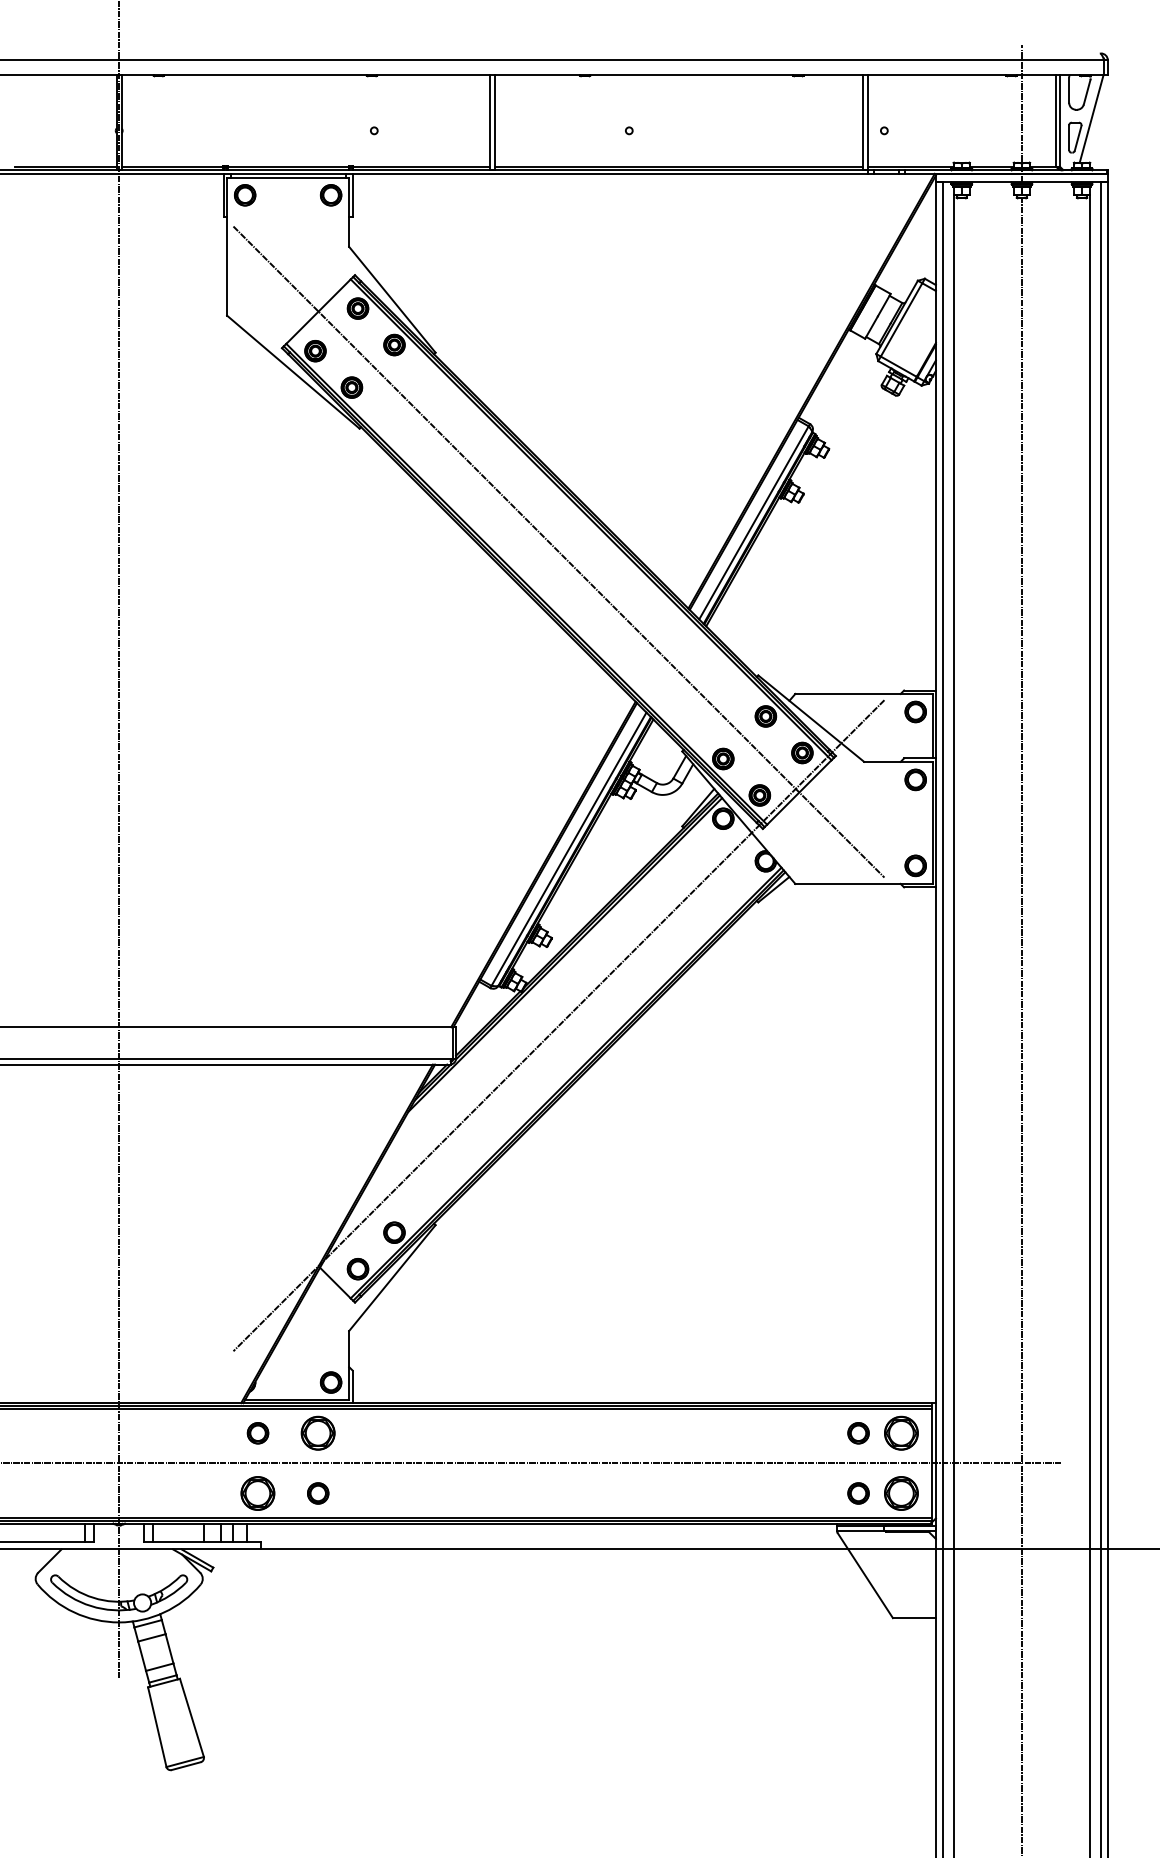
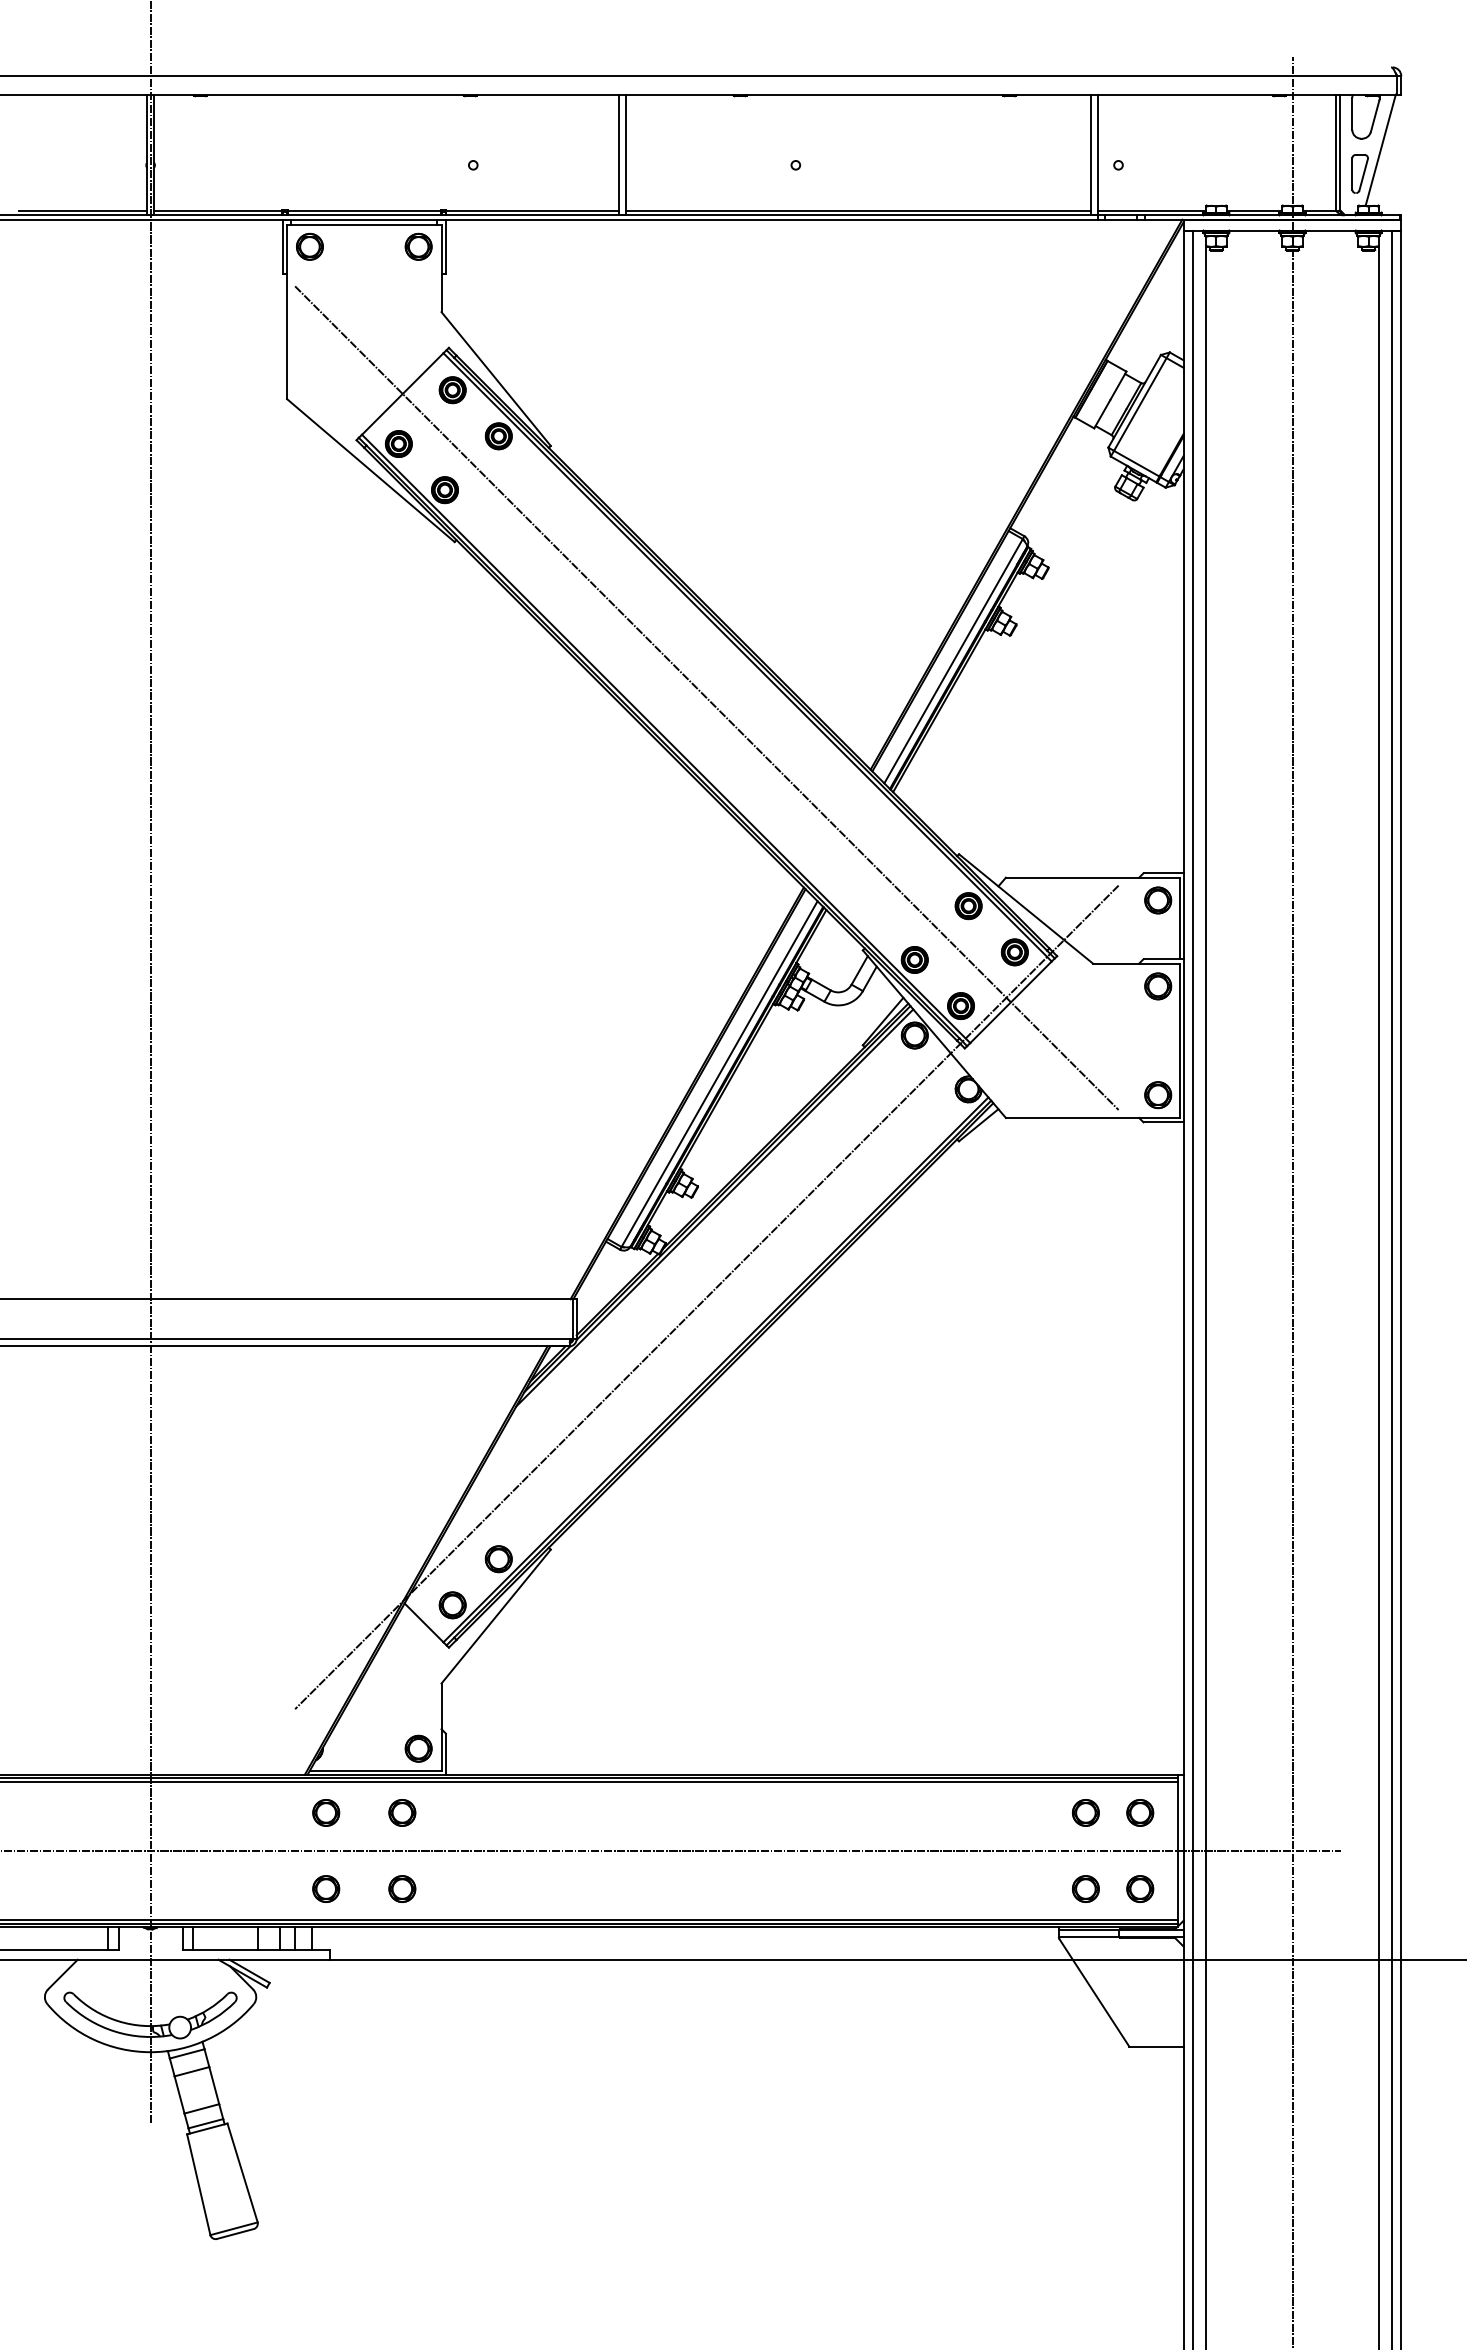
part: (318, 1432) -> (402, 1812), size x0.62
part: (901, 1432) -> (1140, 1812), size x0.62
part: (258, 1493) -> (326, 1888), size x0.62
part: (901, 1493) -> (1140, 1888), size x0.62

